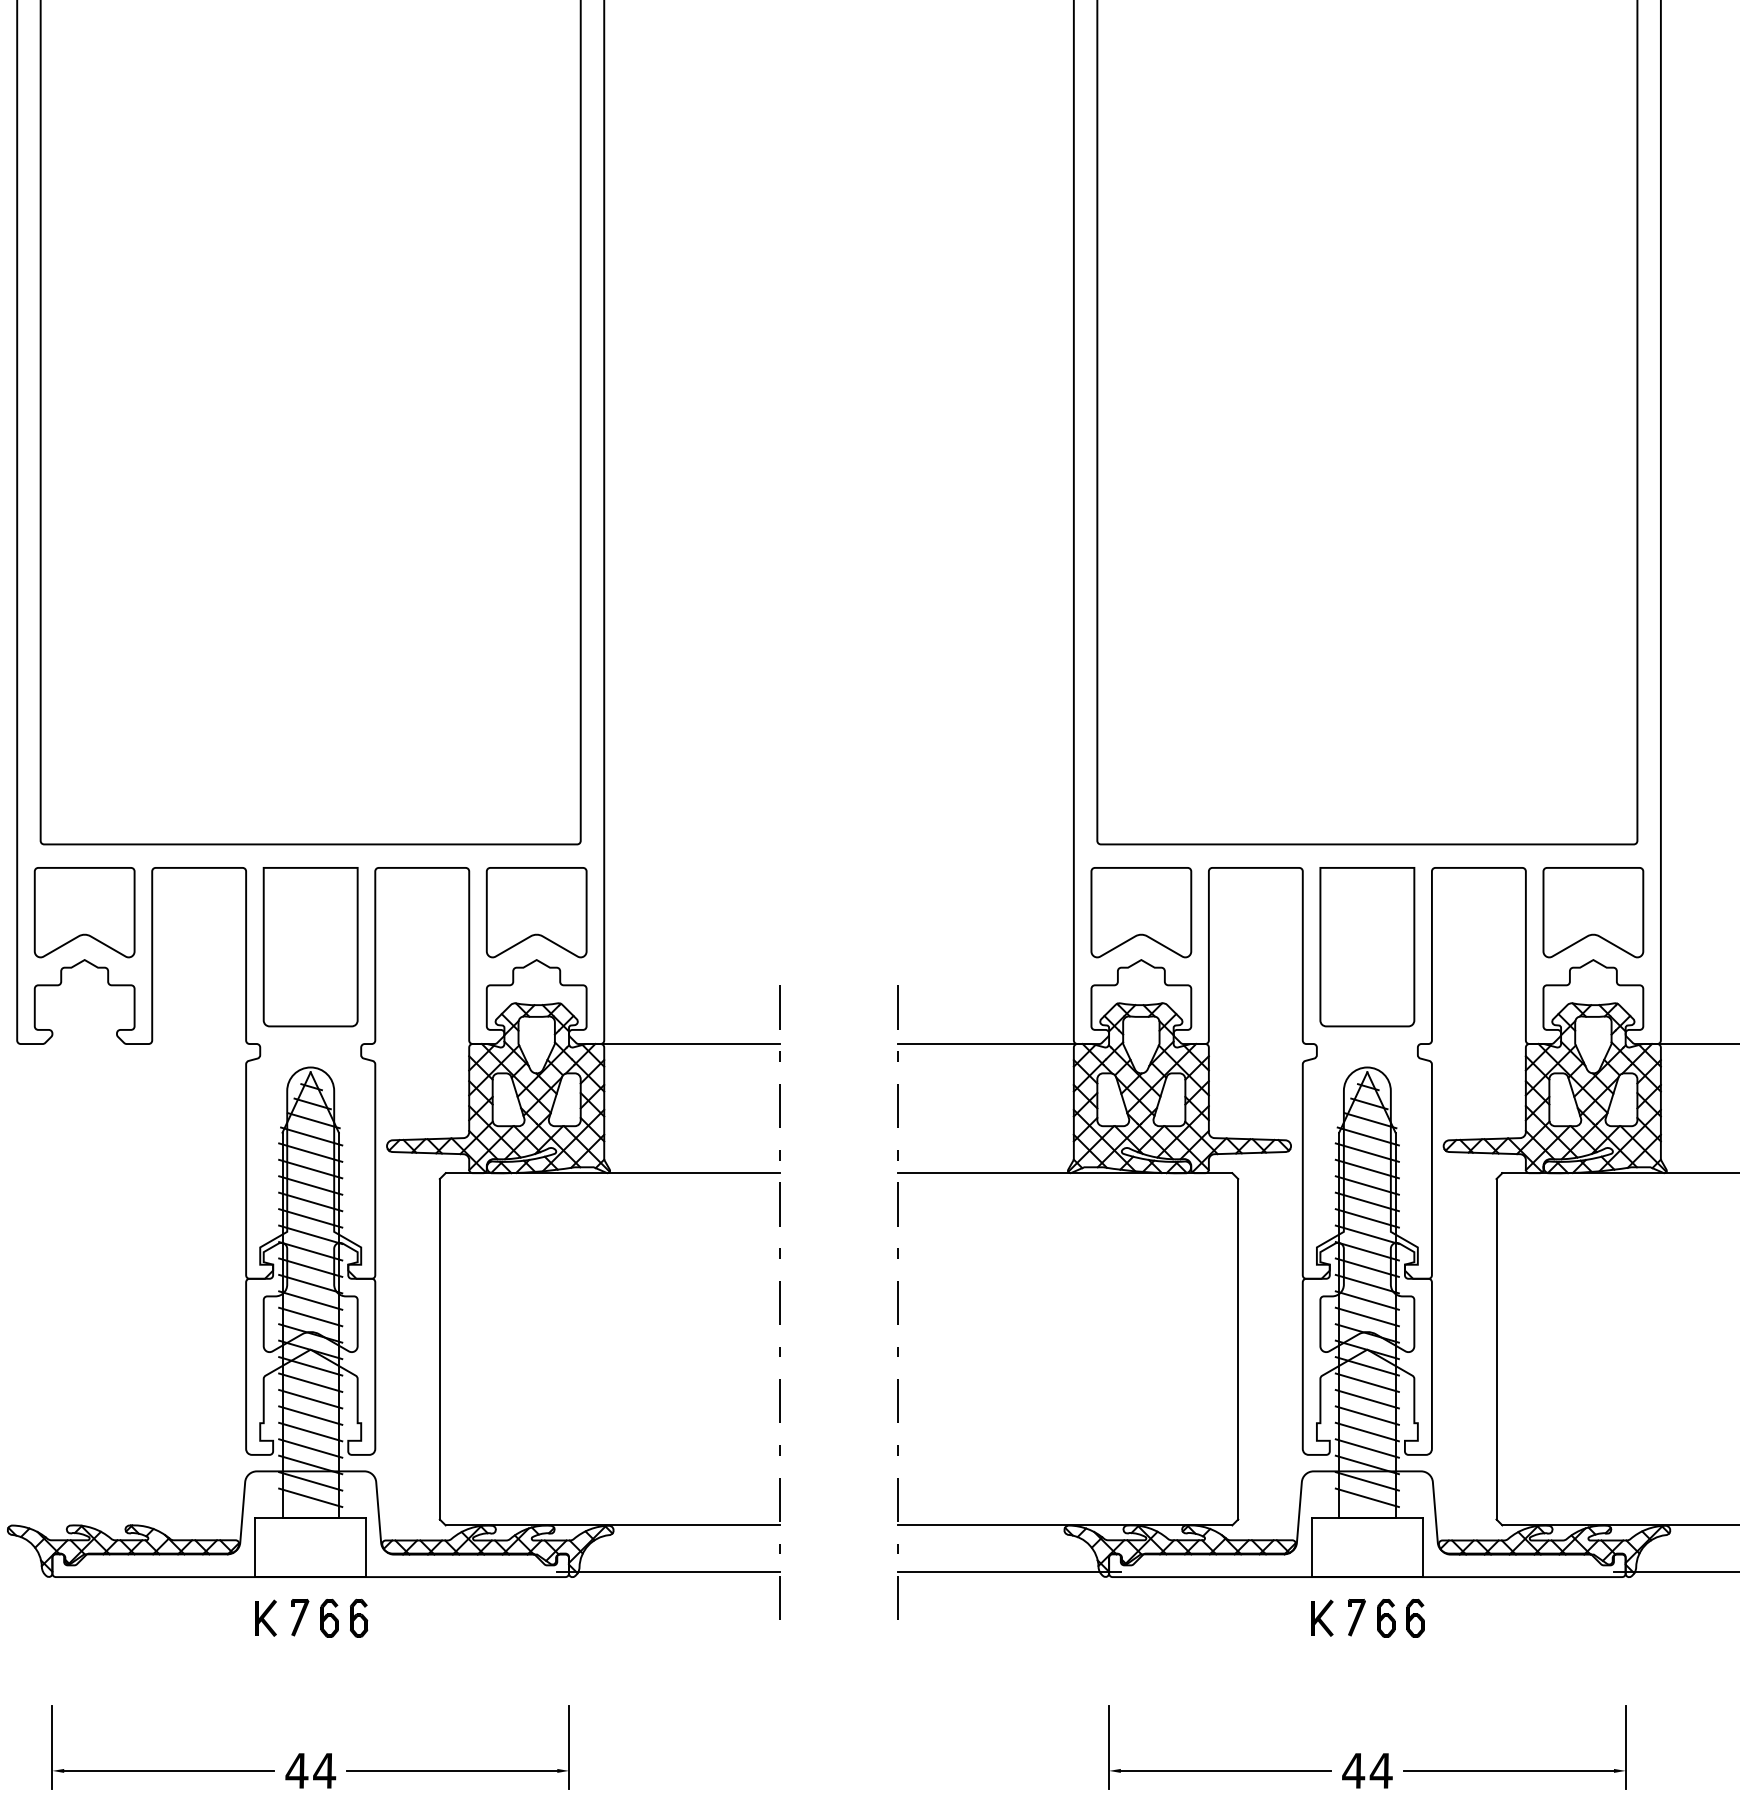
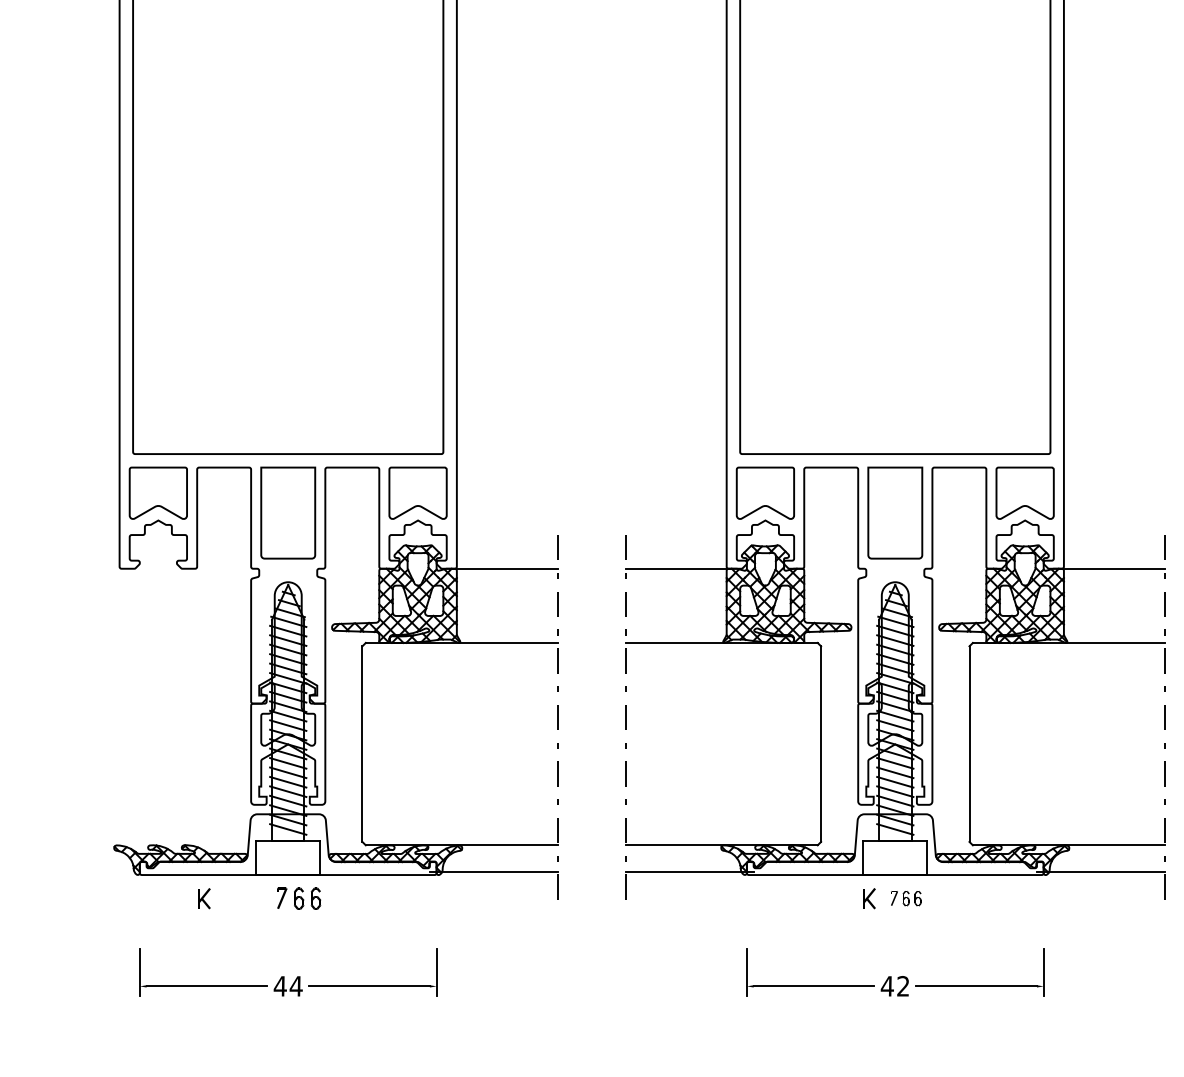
part: (265, 1617) -> (204, 898), moved
part: (1386, 1617) -> (906, 898), size x0.7
text: (1379, 1771) -> (902, 986), 44 -> 42

